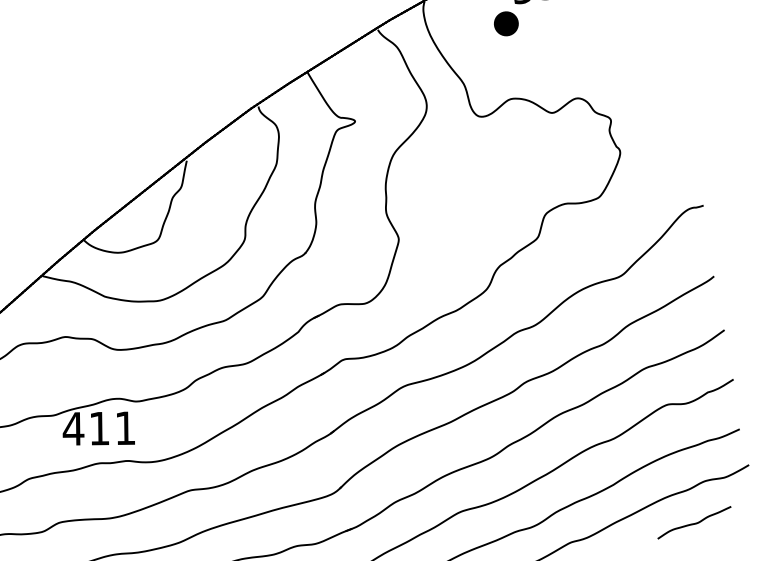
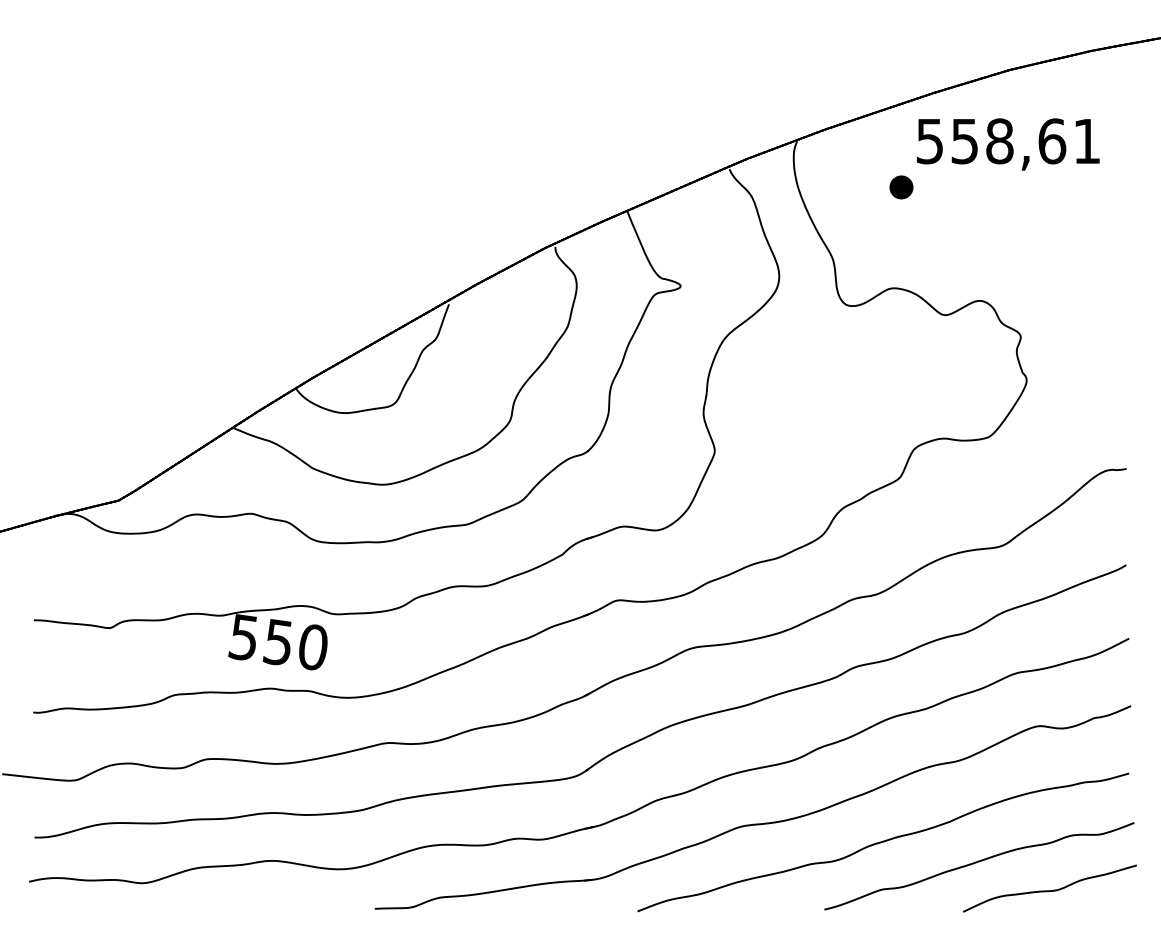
part: (506, 23) -> (901, 187), size x0.71
text: (98, 428) -> (277, 642), 411 -> 550
part: (694, 522) -> (1049, 888), size x1.67

